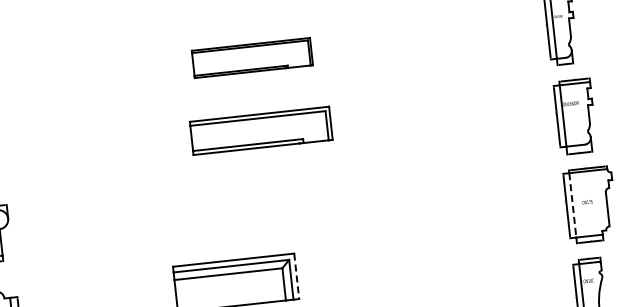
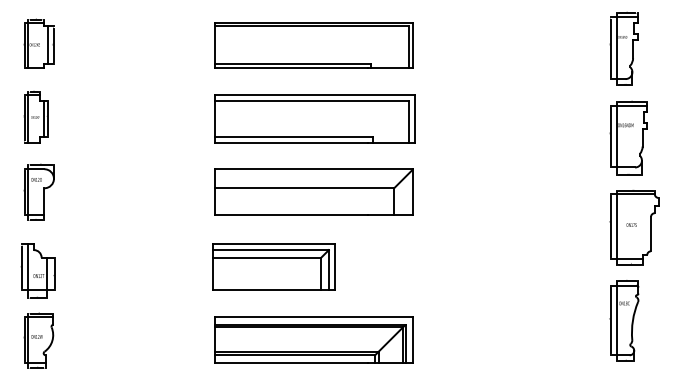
part: (251, 58) -> (313, 45), size x1.67
part: (260, 130) -> (314, 118), size x1.43
part: (267, 203) -> (313, 191), added
line: (572, 206) -> (616, 227), dashed -> solid
line: (296, 276) -> (334, 267), dashed -> solid

